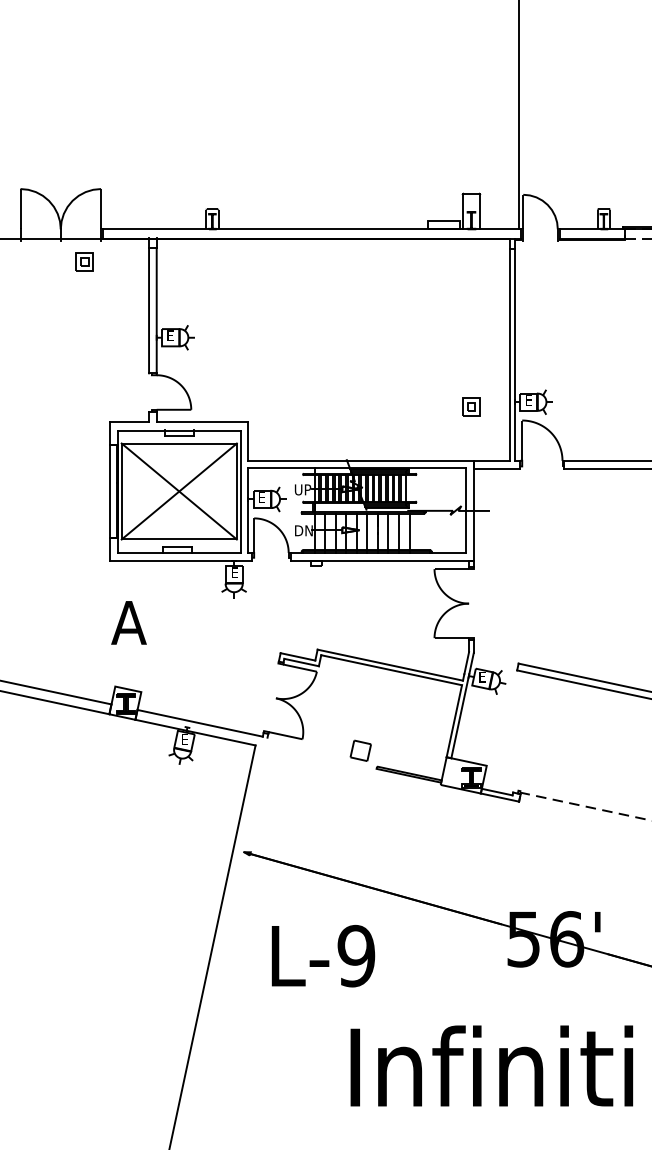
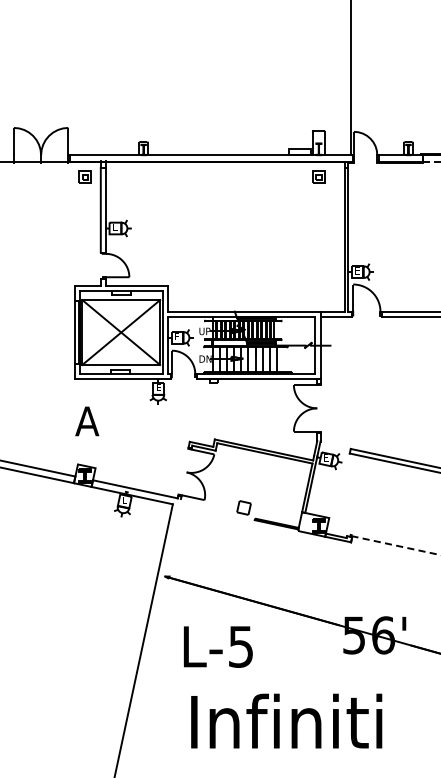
part: (83, 260) -> (84, 176), moved
part: (470, 405) -> (318, 176), moved
text: (355, 955) -> (240, 646), L-9 -> L-5
text: (491, 1065) -> (286, 720), moved

